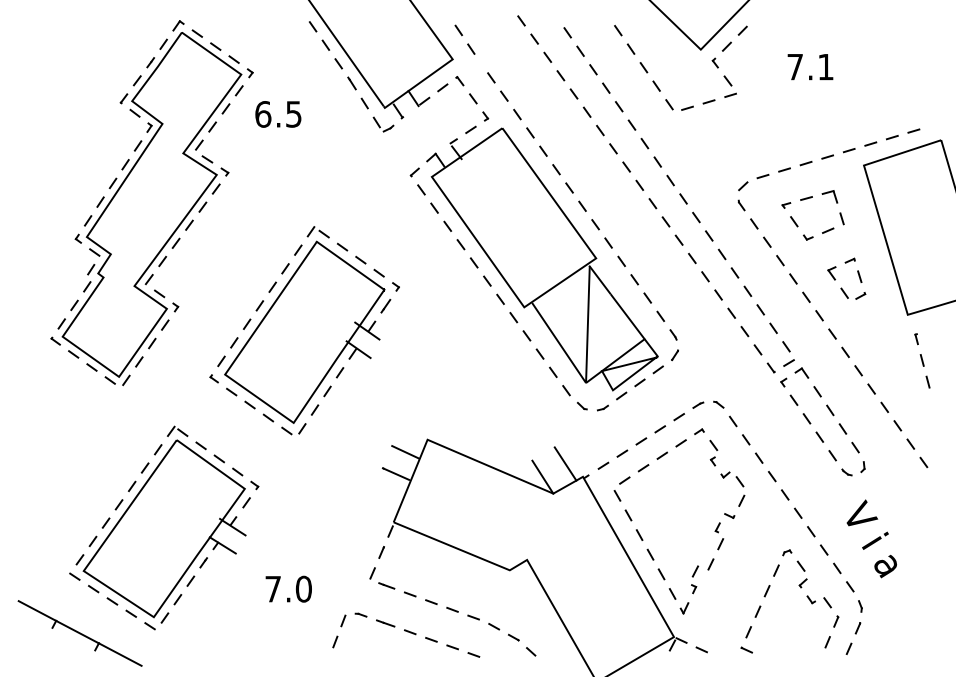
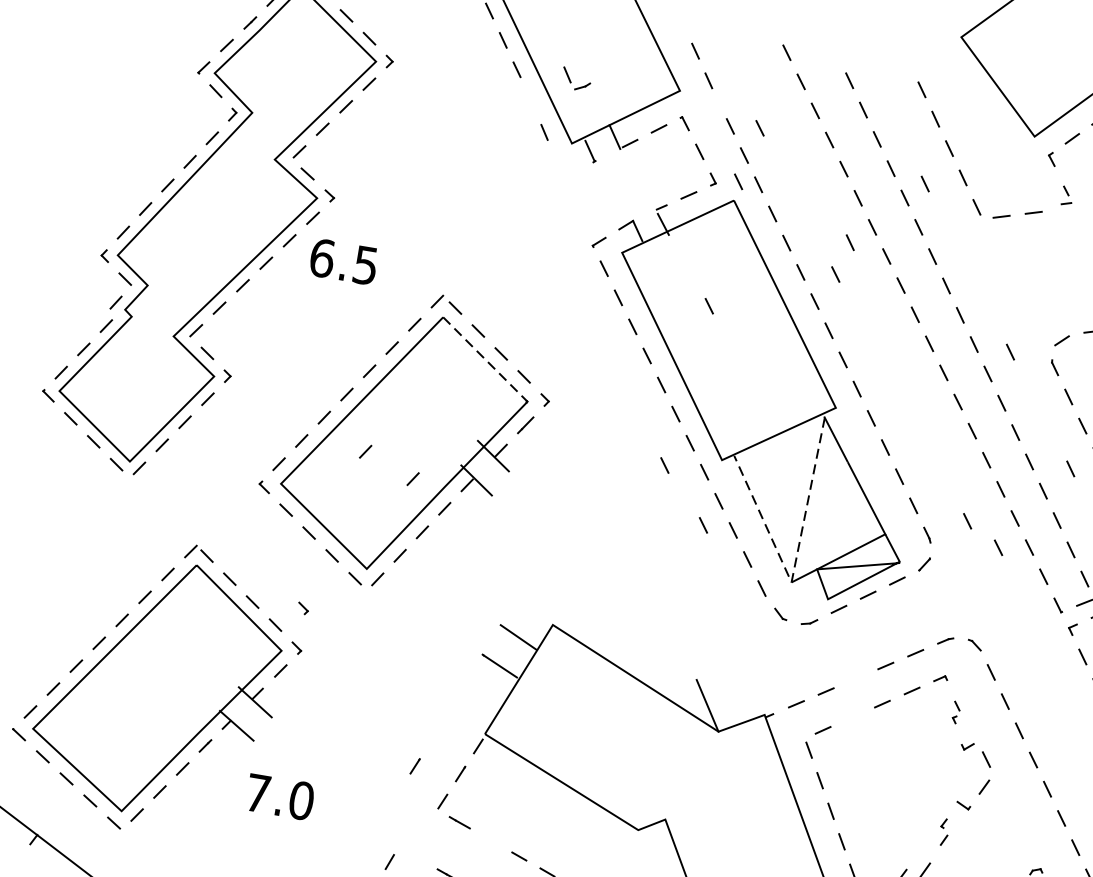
line: (511, 75) -> (759, 127), added
line: (351, 83) -> (530, 100), removed
part: (729, 86) -> (1066, 195), size x0.6
line: (631, 94) -> (925, 183), added
text: (278, 114) -> (343, 262), moved
line: (503, 114) -> (738, 181), added
part: (383, 124) -> (576, 79), moved
line: (586, 143) -> (849, 242), added
line: (580, 166) -> (835, 273), added
line: (709, 199) -> (1010, 351), added
line: (497, 202) -> (709, 304), added
line: (350, 265) -> (485, 359), solid -> dashed
line: (763, 272) -> (1070, 468), added
line: (485, 317) -> (664, 465), added
line: (699, 320) -> (967, 520), added
line: (723, 334) -> (998, 546), added
line: (279, 342) -> (365, 451), added
line: (518, 353) -> (702, 524), added
line: (314, 355) -> (412, 478), added
line: (586, 374) -> (794, 570), solid -> dashed
line: (641, 441) -> (856, 678), removed
part: (713, 452) -> (955, 711), size x0.6
part: (254, 457) -> (302, 608), added
line: (565, 463) -> (743, 691), removed
line: (643, 468) -> (852, 717), removed
part: (719, 536) -> (944, 832), size x0.7
line: (349, 552) -> (414, 766), added
text: (288, 588) -> (279, 796), moved
line: (410, 594) -> (491, 840), removed
part: (360, 614) -> (415, 856), removed

